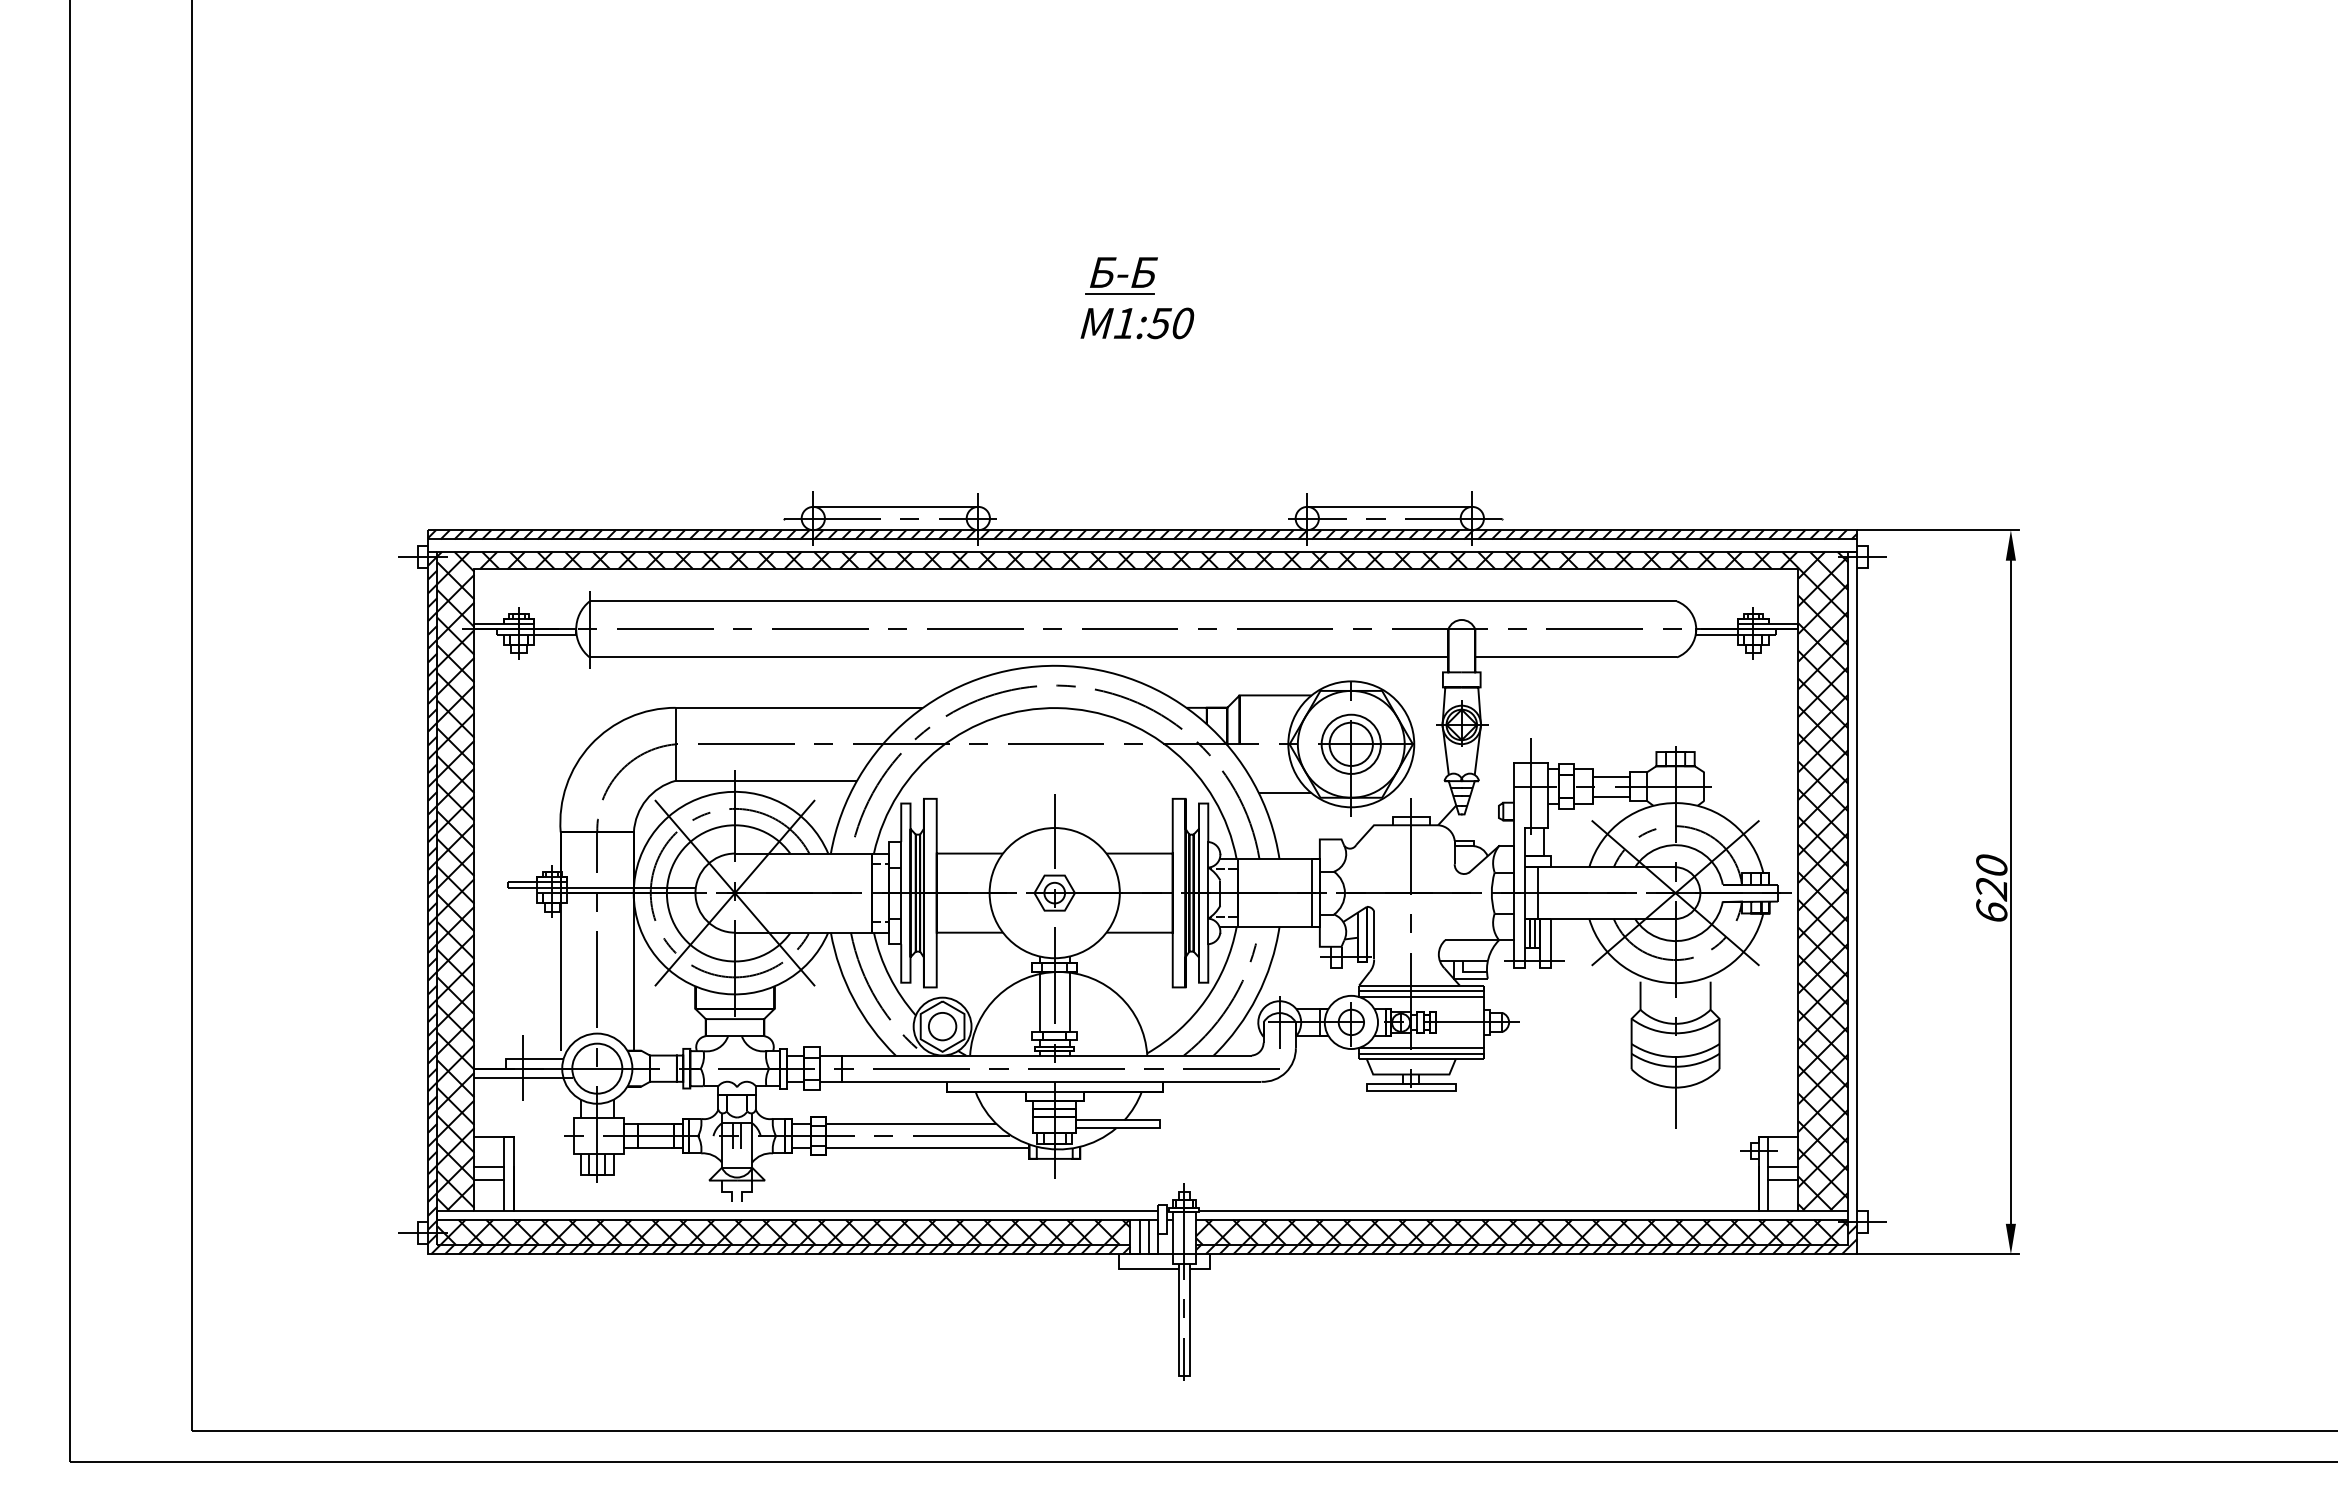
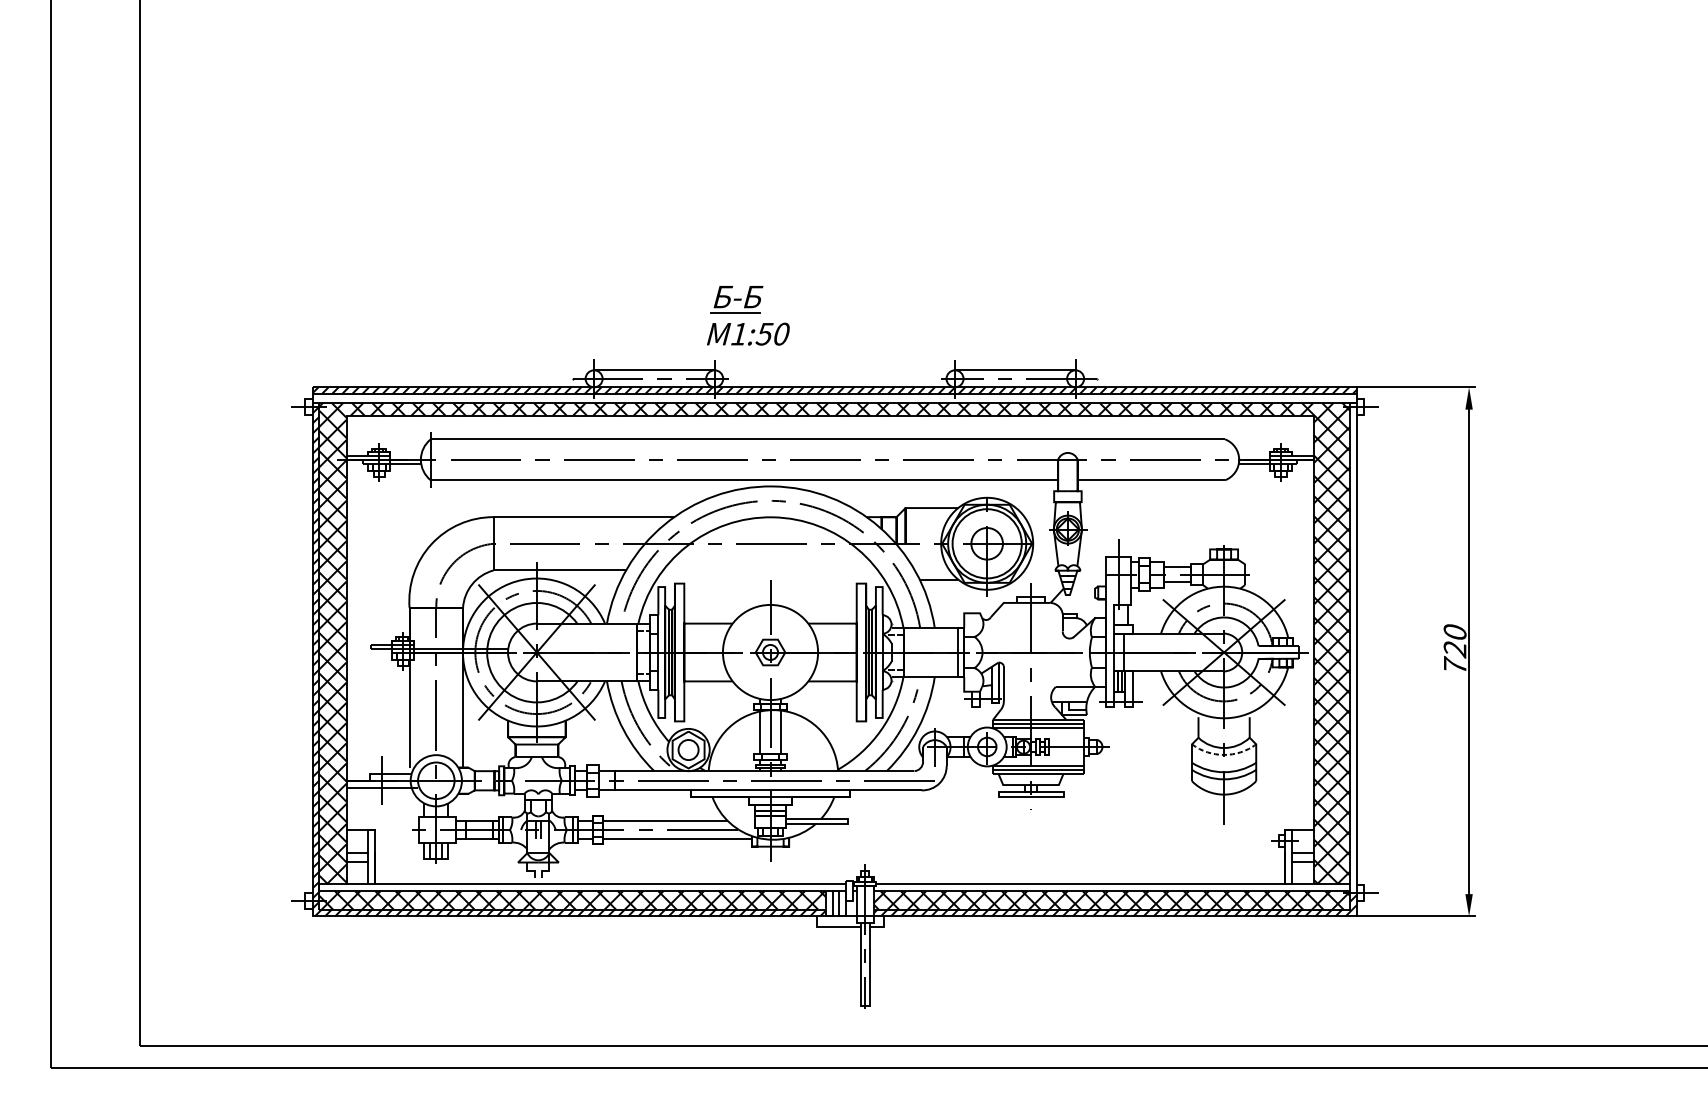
part: (1137, 298) -> (748, 315), moved
circle: (1350, 743) -> (986, 543), size x1.6
text: (1991, 909) -> (1454, 664), 620 -> 720
arc: (1675, 1033) -> (1224, 755), solid -> dashed

